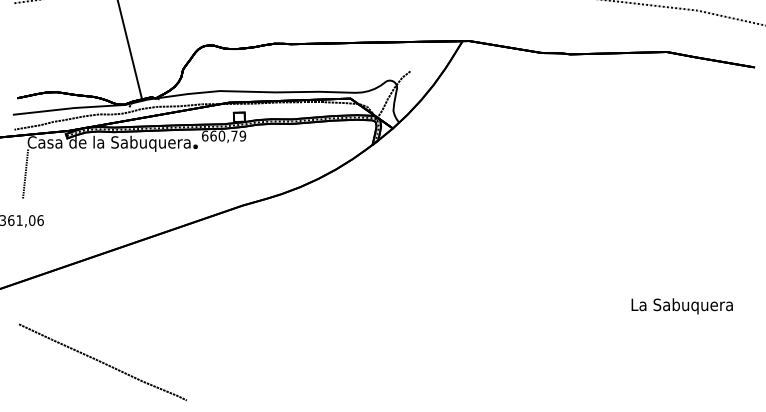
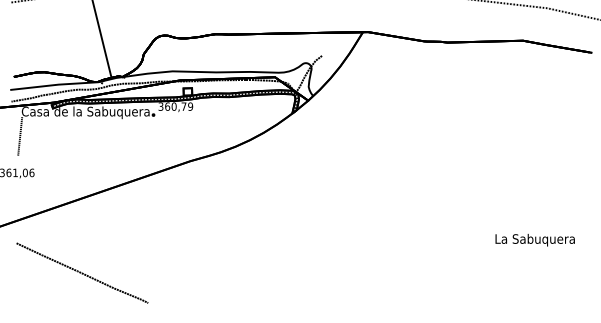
text: (205, 135) -> (161, 106), 660,79 -> 360,79
curve: (103, 362) -> (82, 273), moved

